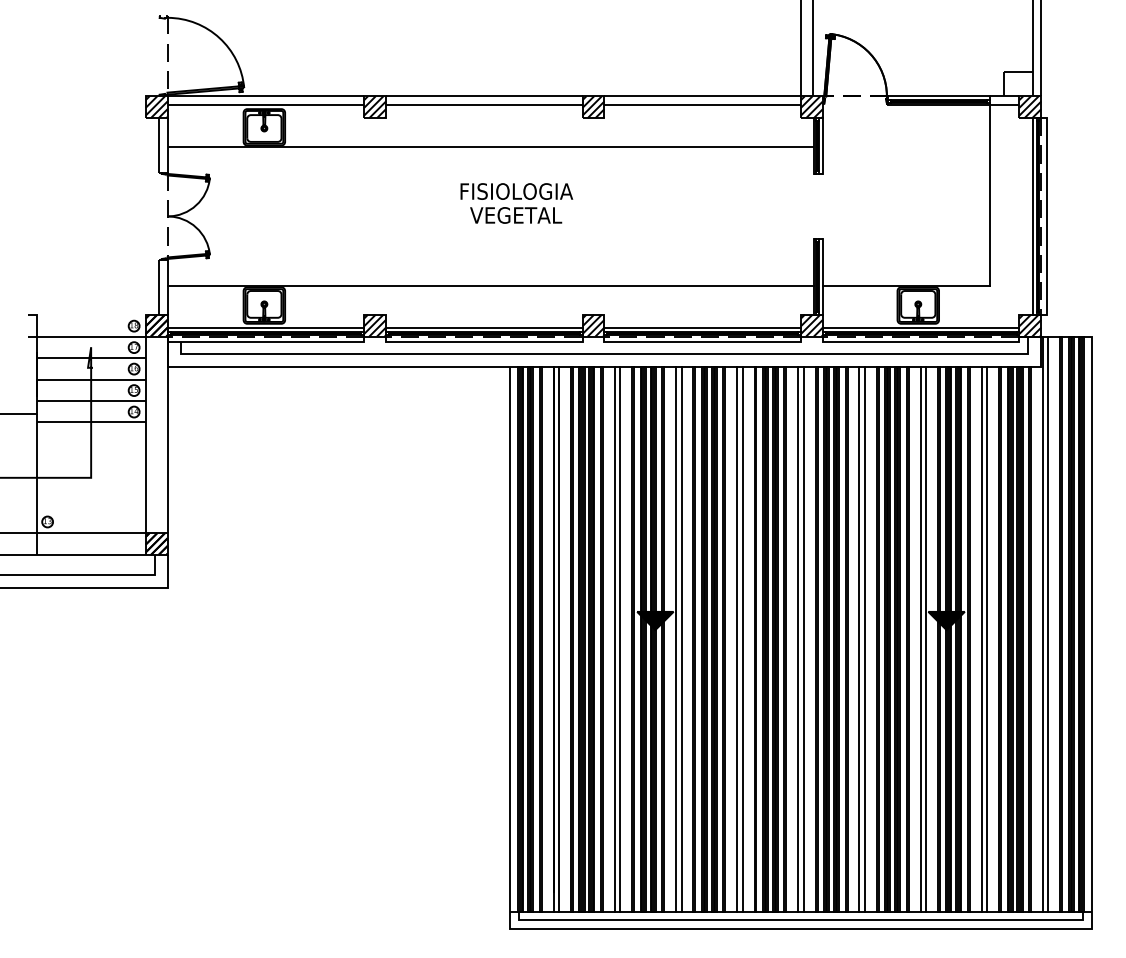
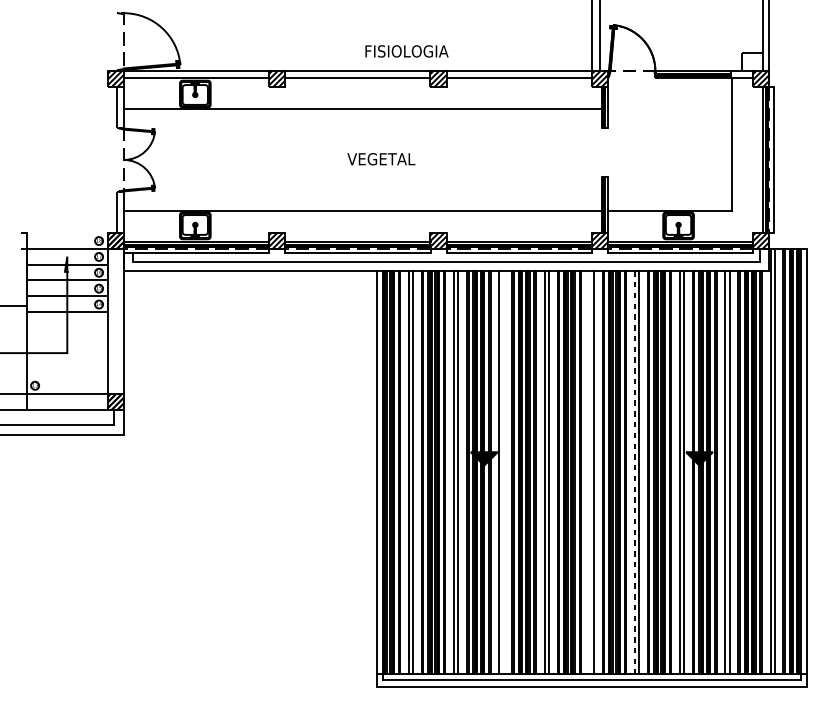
text: (516, 191) -> (406, 51), moved
line: (681, 639) -> (503, 472), removed
line: (798, 639) -> (590, 472), removed
line: (859, 639) -> (635, 472), solid -> dashed

